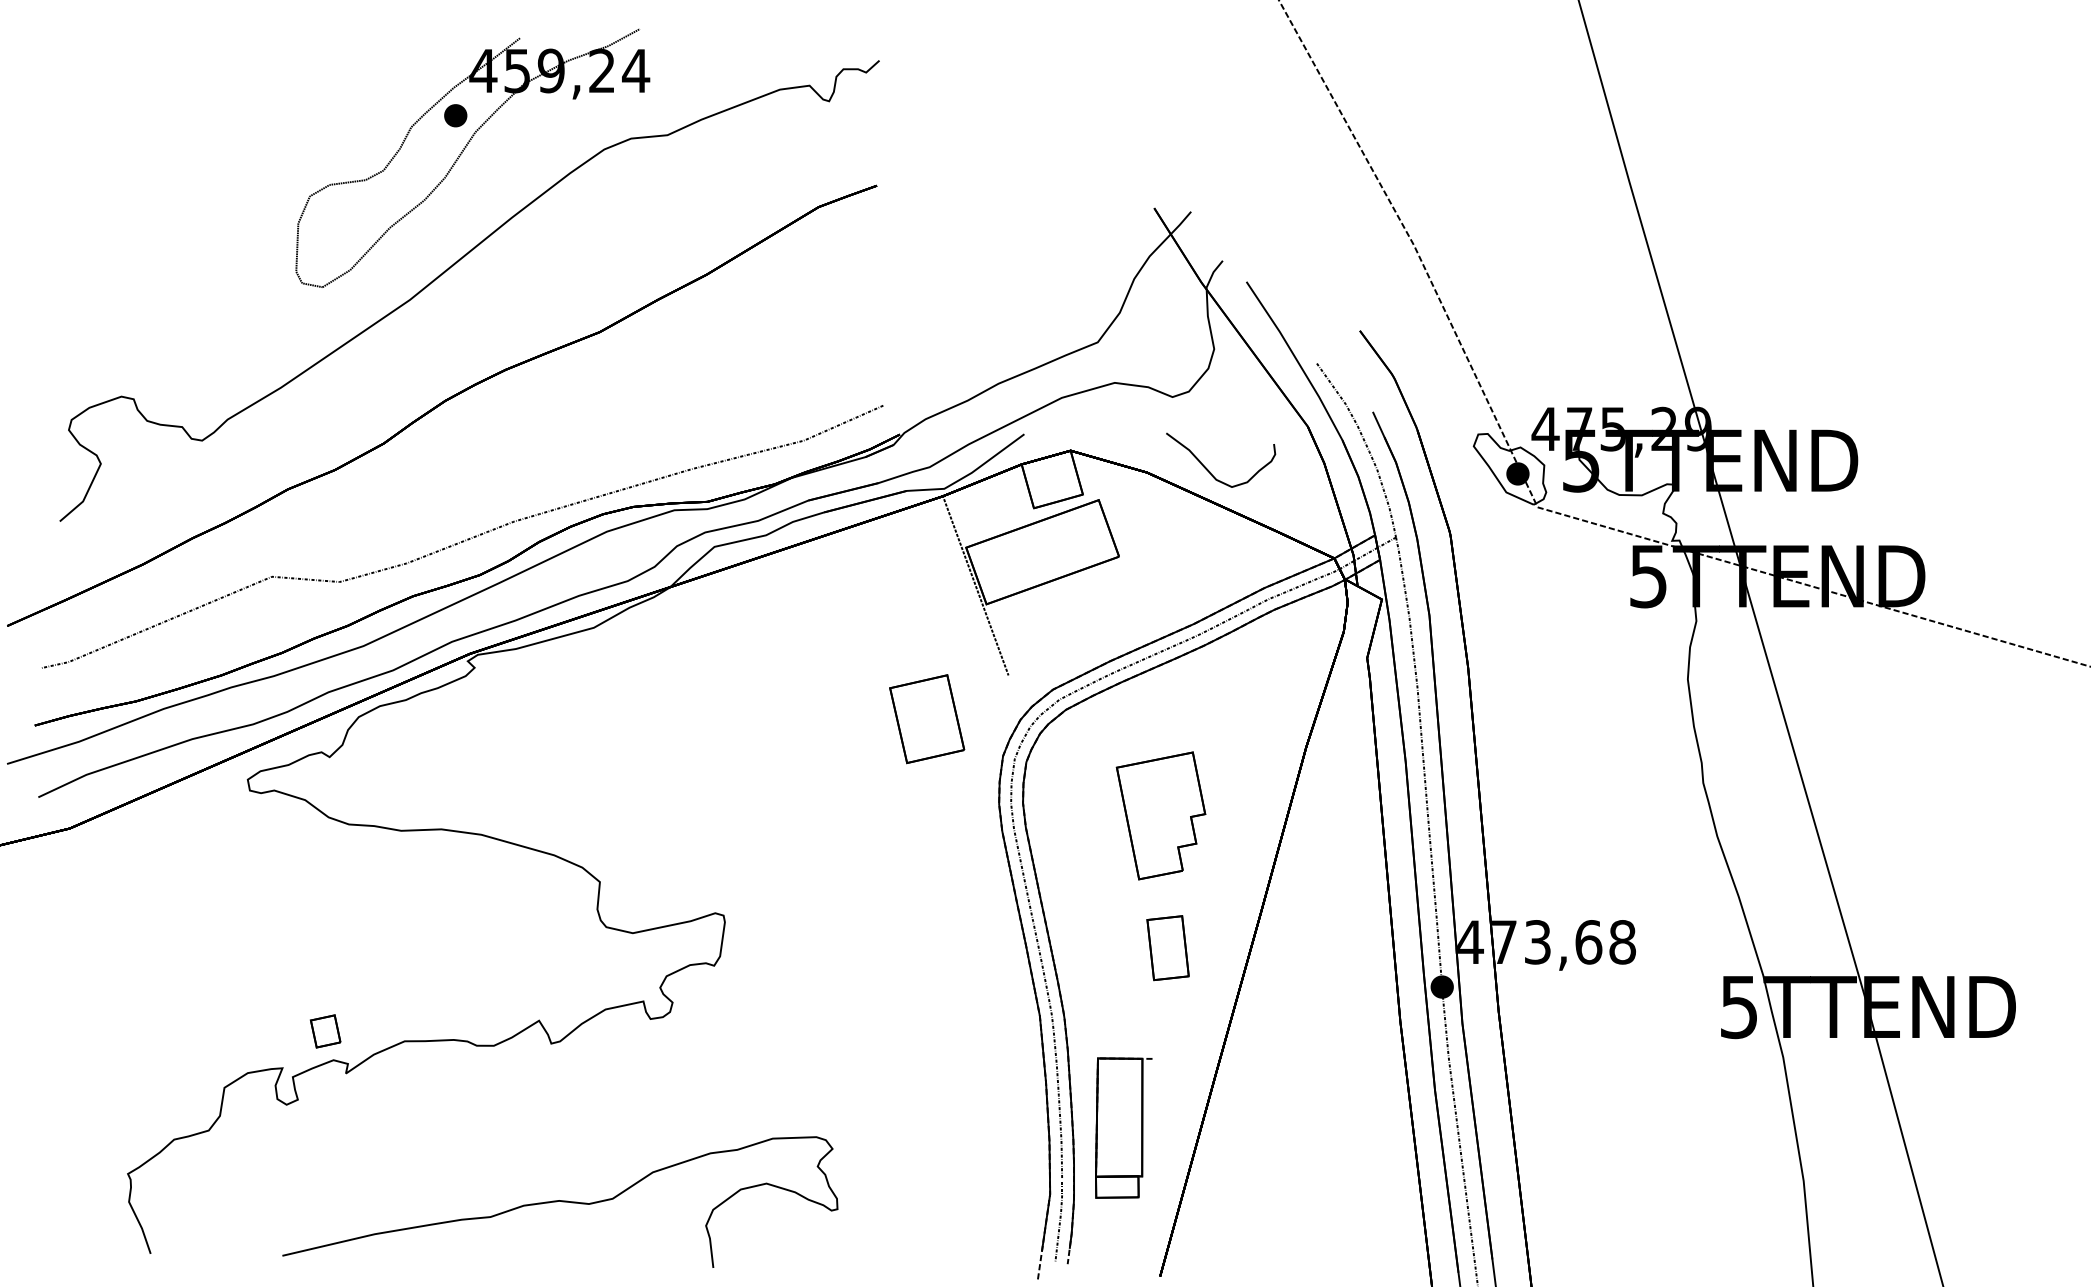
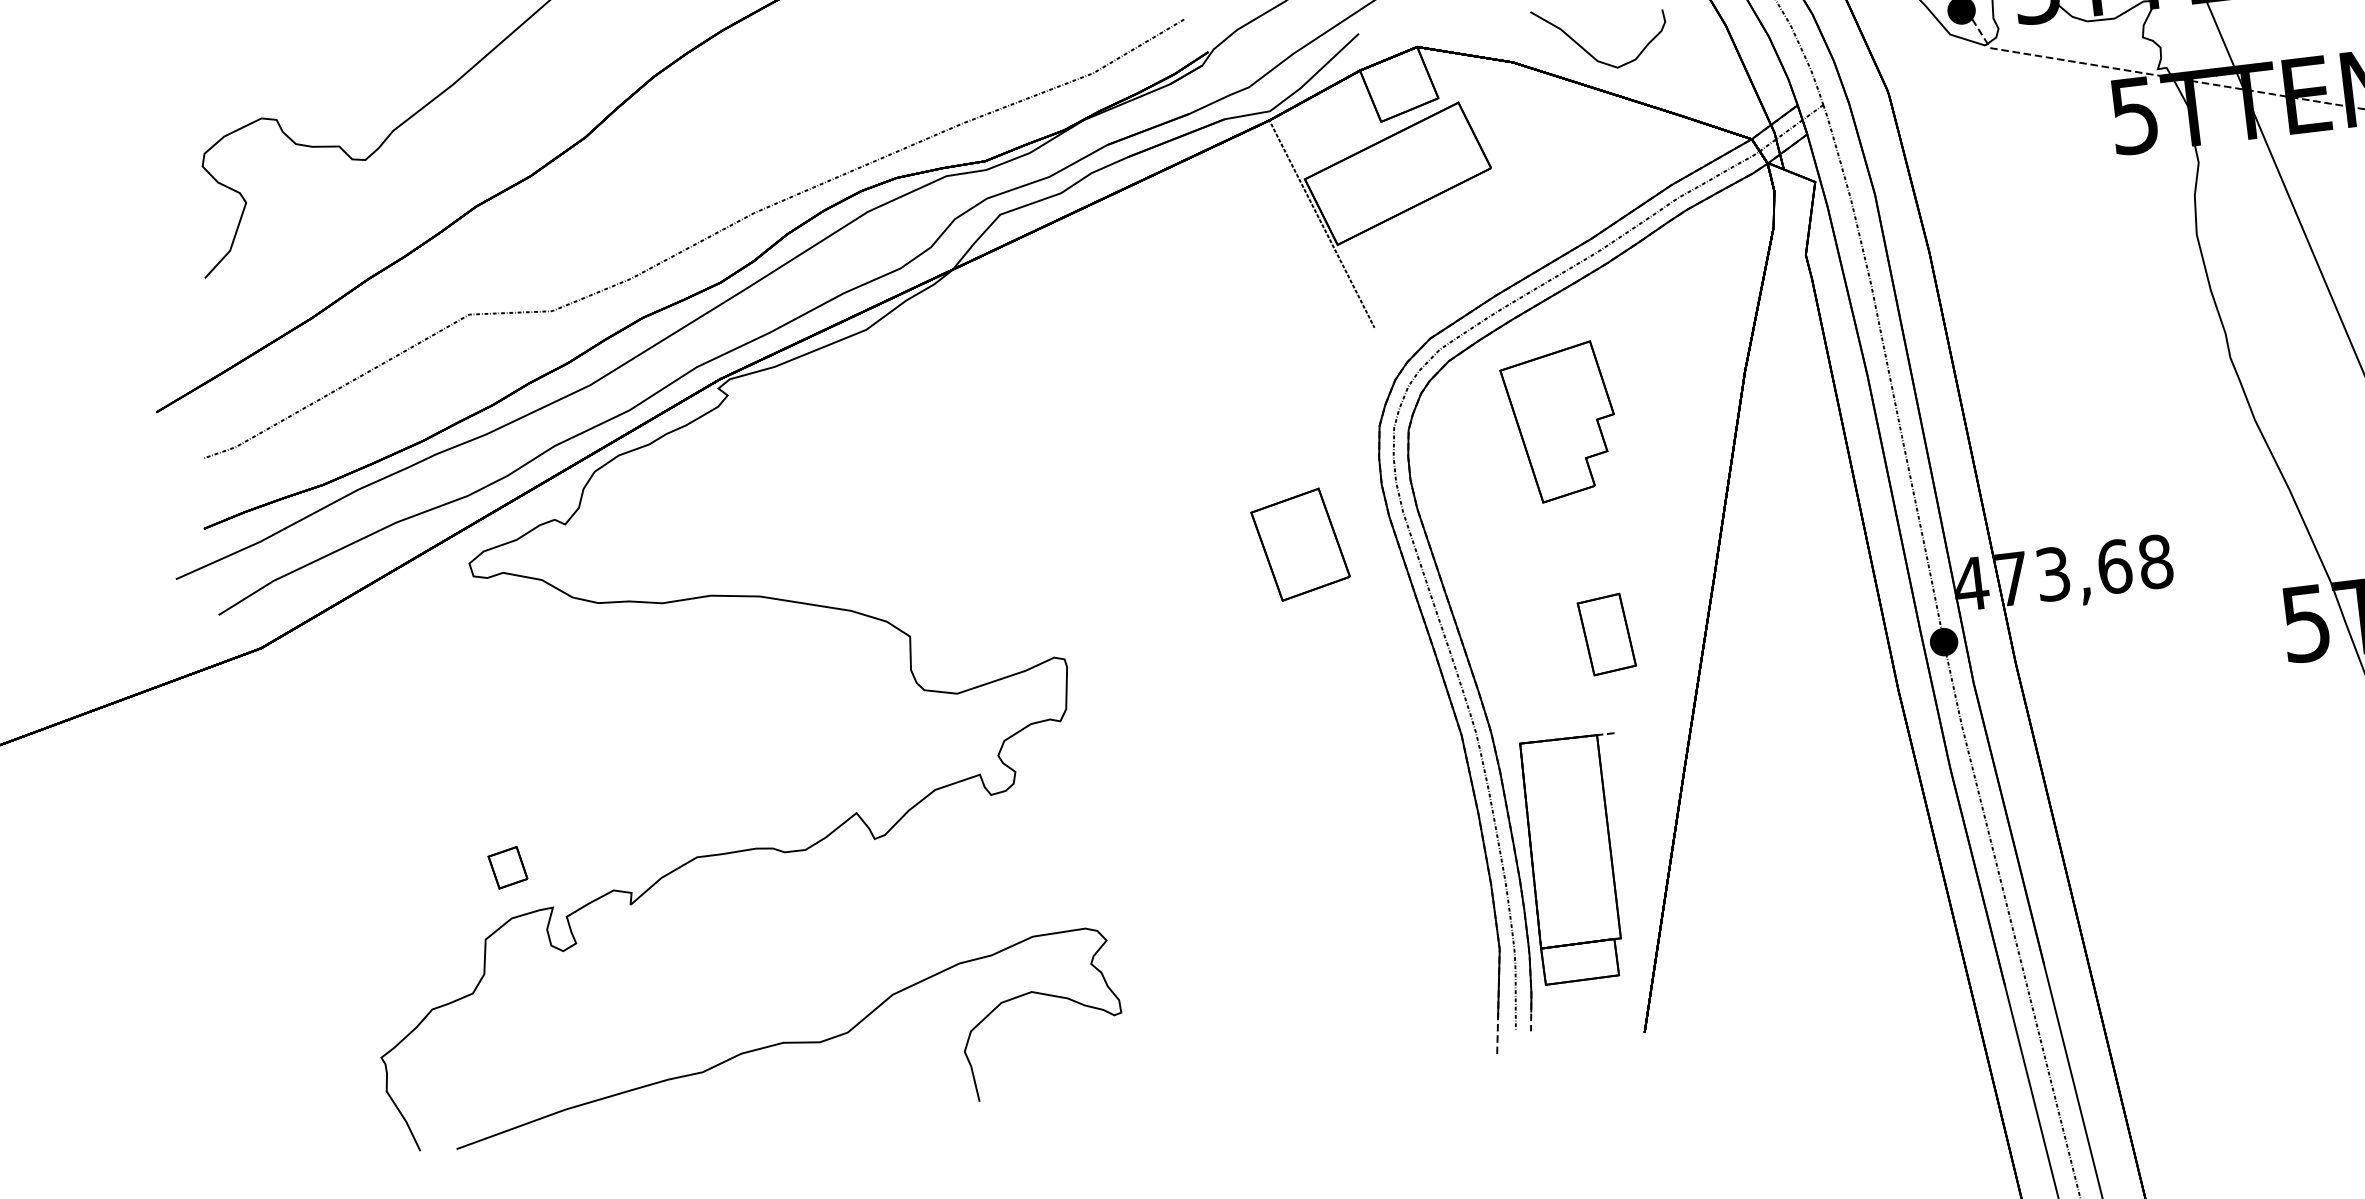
part: (927, 719) -> (1301, 545), moved
part: (1160, 815) -> (1559, 422), moved
part: (325, 1031) -> (507, 867), moved
part: (1123, 1127) -> (1578, 857), size x1.43
curve: (560, 1201) -> (785, 1043), moved

